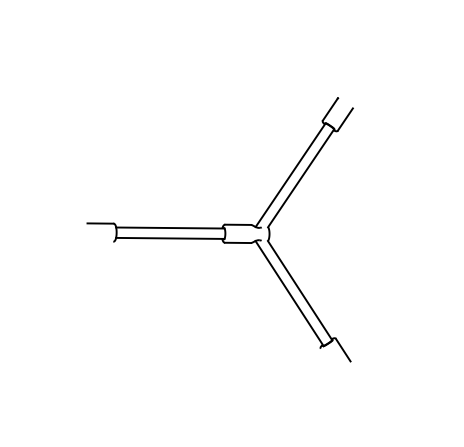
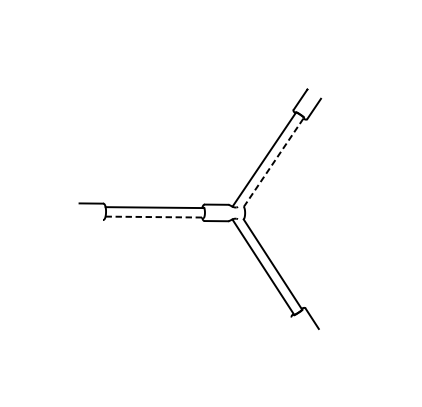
line: (301, 177) -> (274, 161), solid -> dashed
line: (170, 238) -> (155, 217), solid -> dashed

